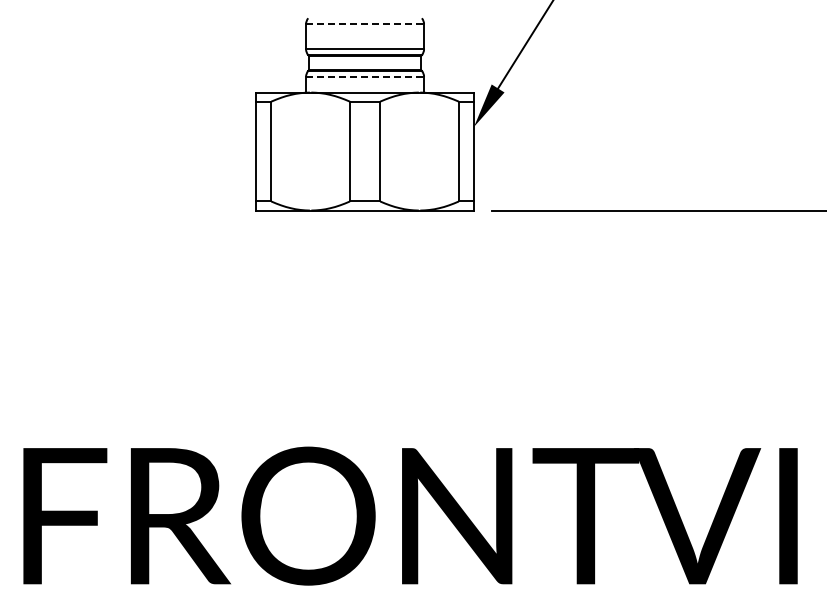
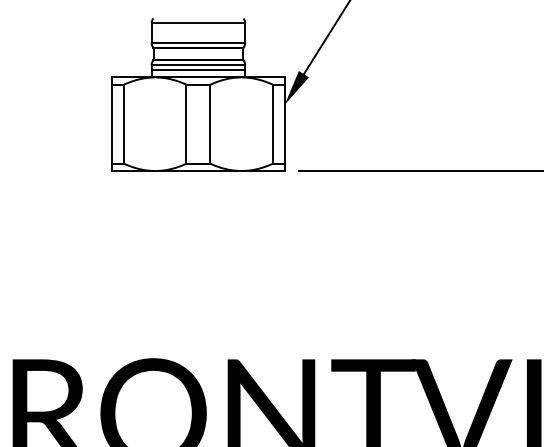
line: (365, 24) -> (198, 23), dashed -> solid
line: (365, 76) -> (198, 64), dashed -> solid
line: (365, 83) -> (198, 70), added

